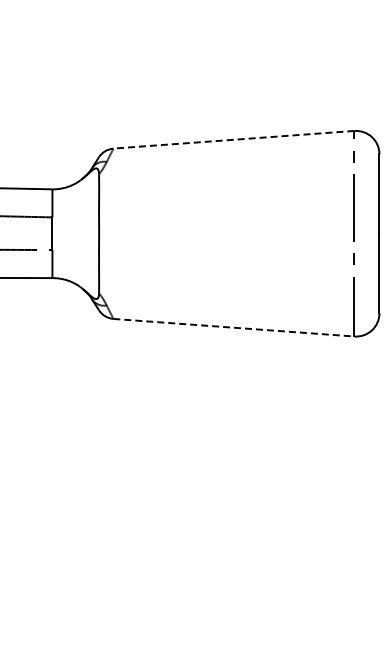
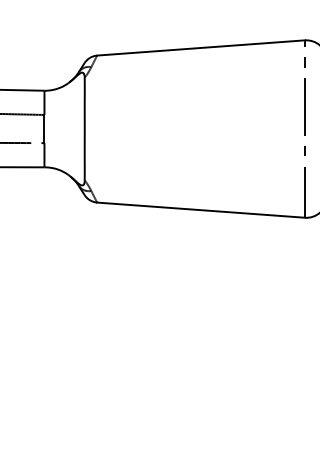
line: (233, 139) -> (200, 47), dashed -> solid
line: (233, 327) -> (200, 209), dashed -> solid

